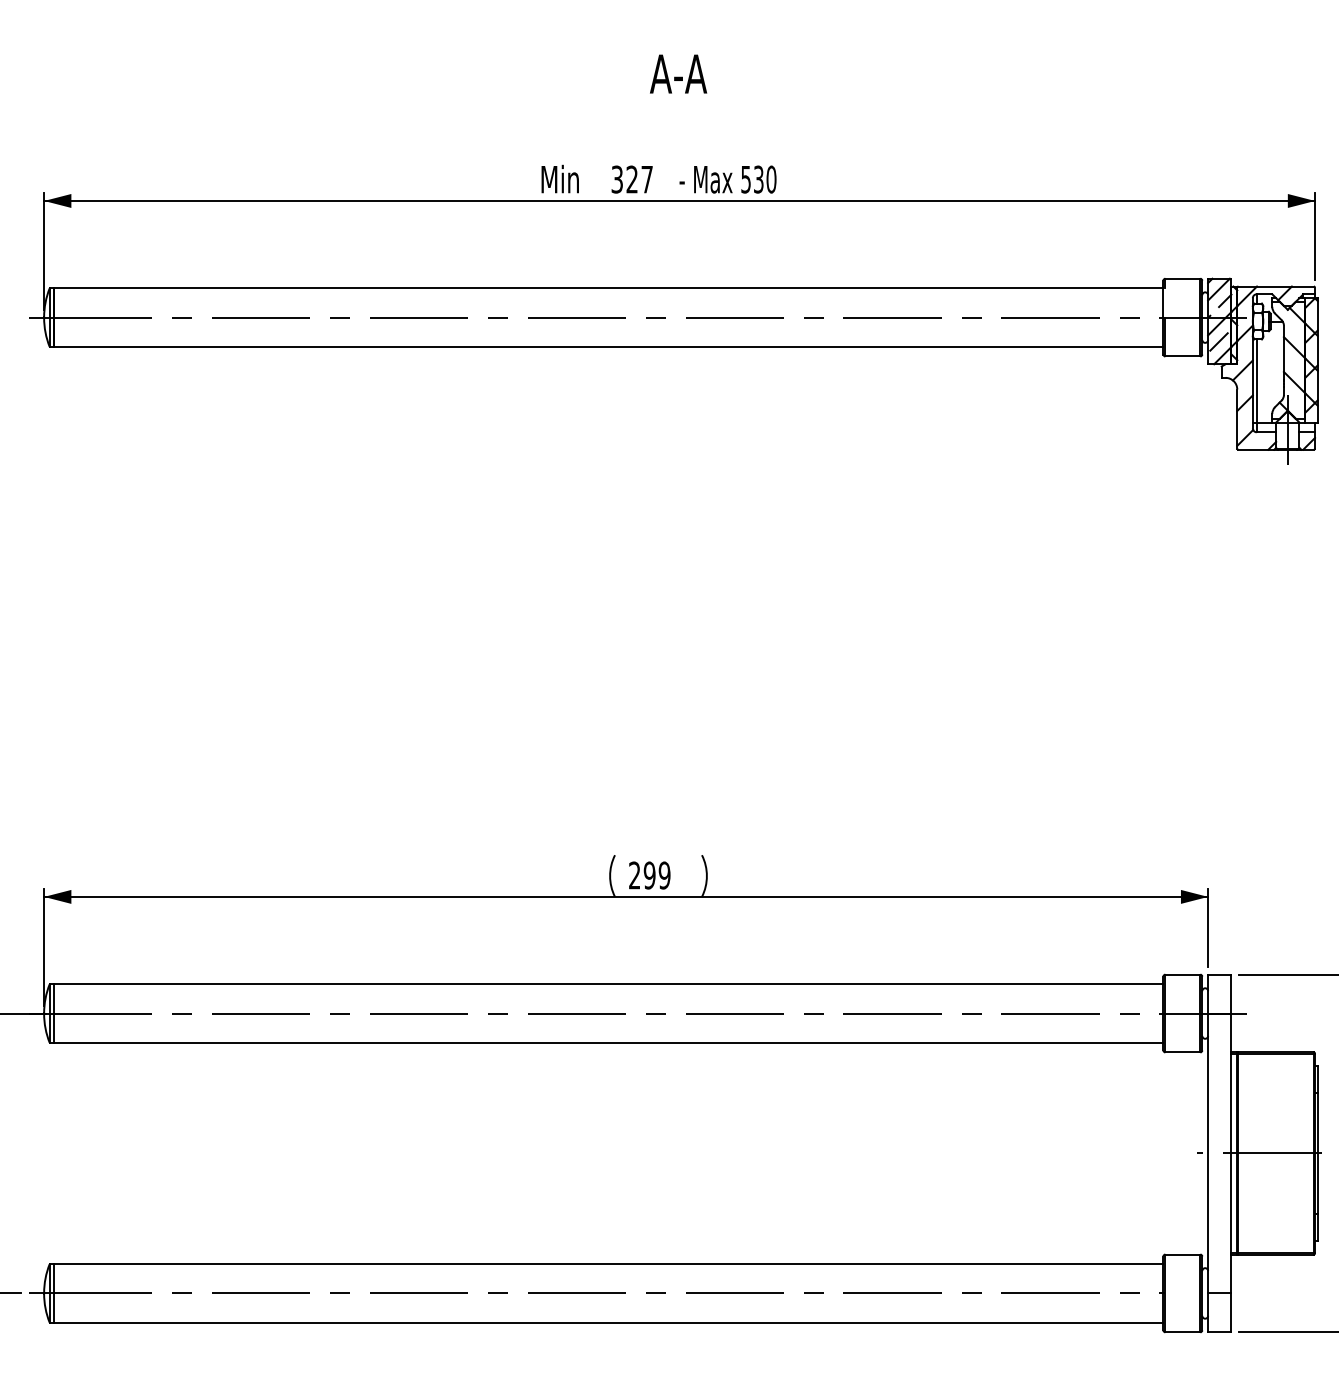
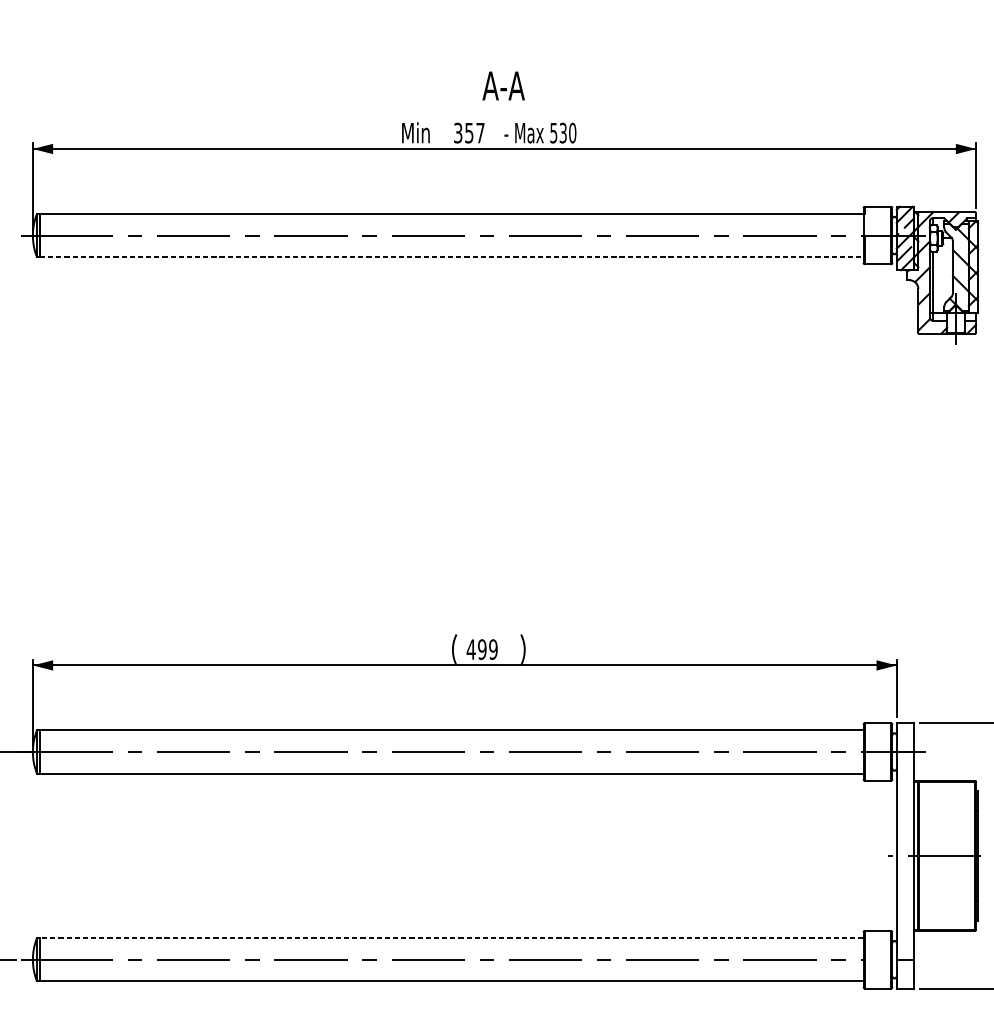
text: (678, 73) -> (503, 85), moved
text: (631, 179) -> (468, 133), 327 -> 357
line: (608, 346) -> (451, 256), solid -> dashed
text: (634, 875) -> (471, 649), 299 -> 499
line: (608, 1264) -> (451, 938), solid -> dashed

